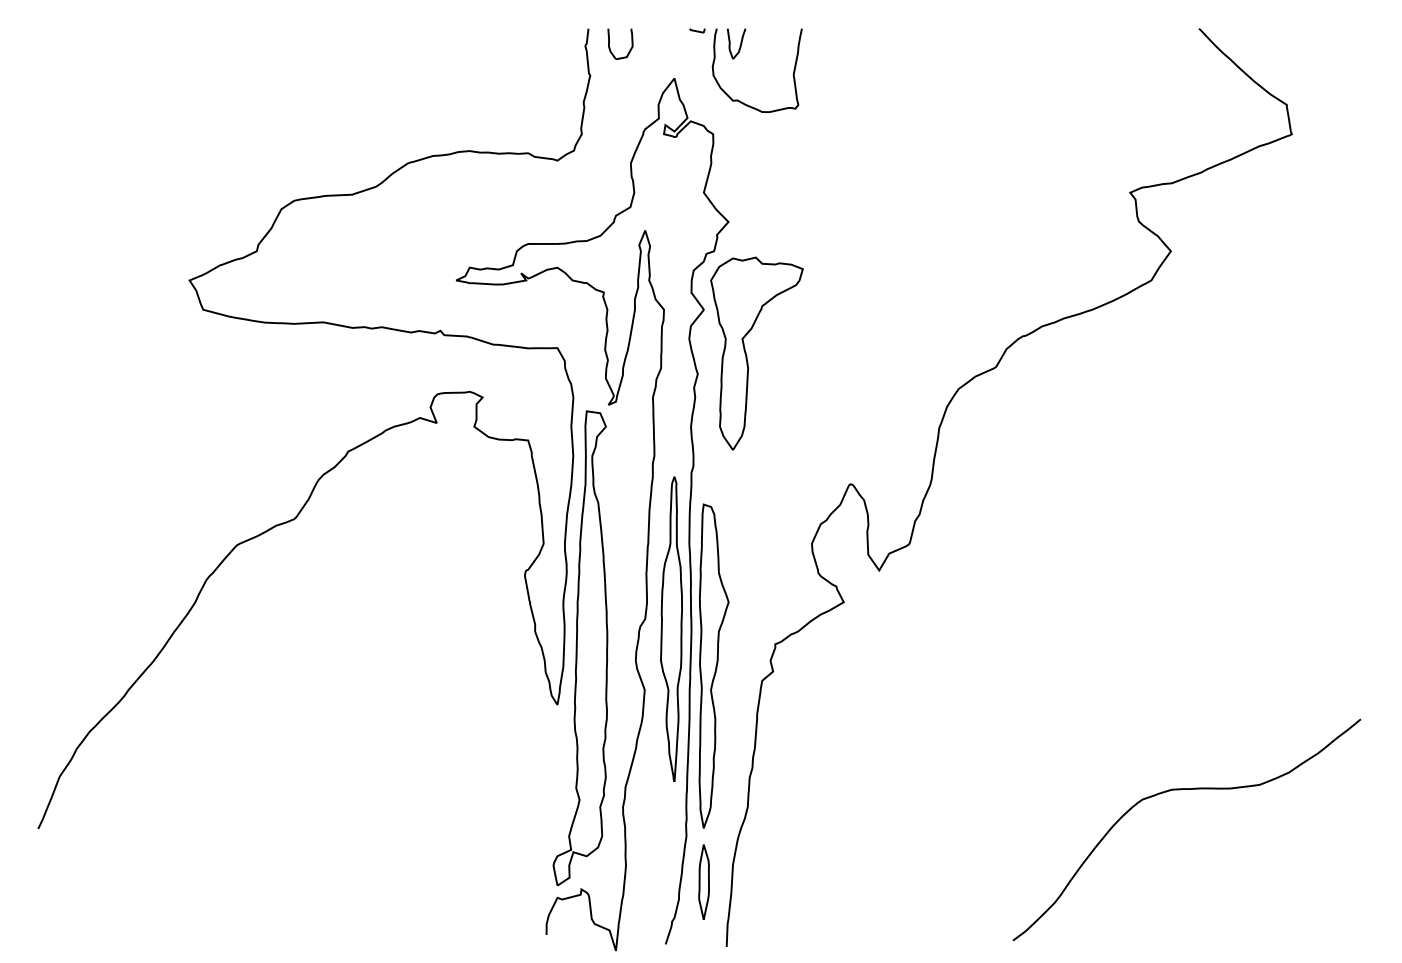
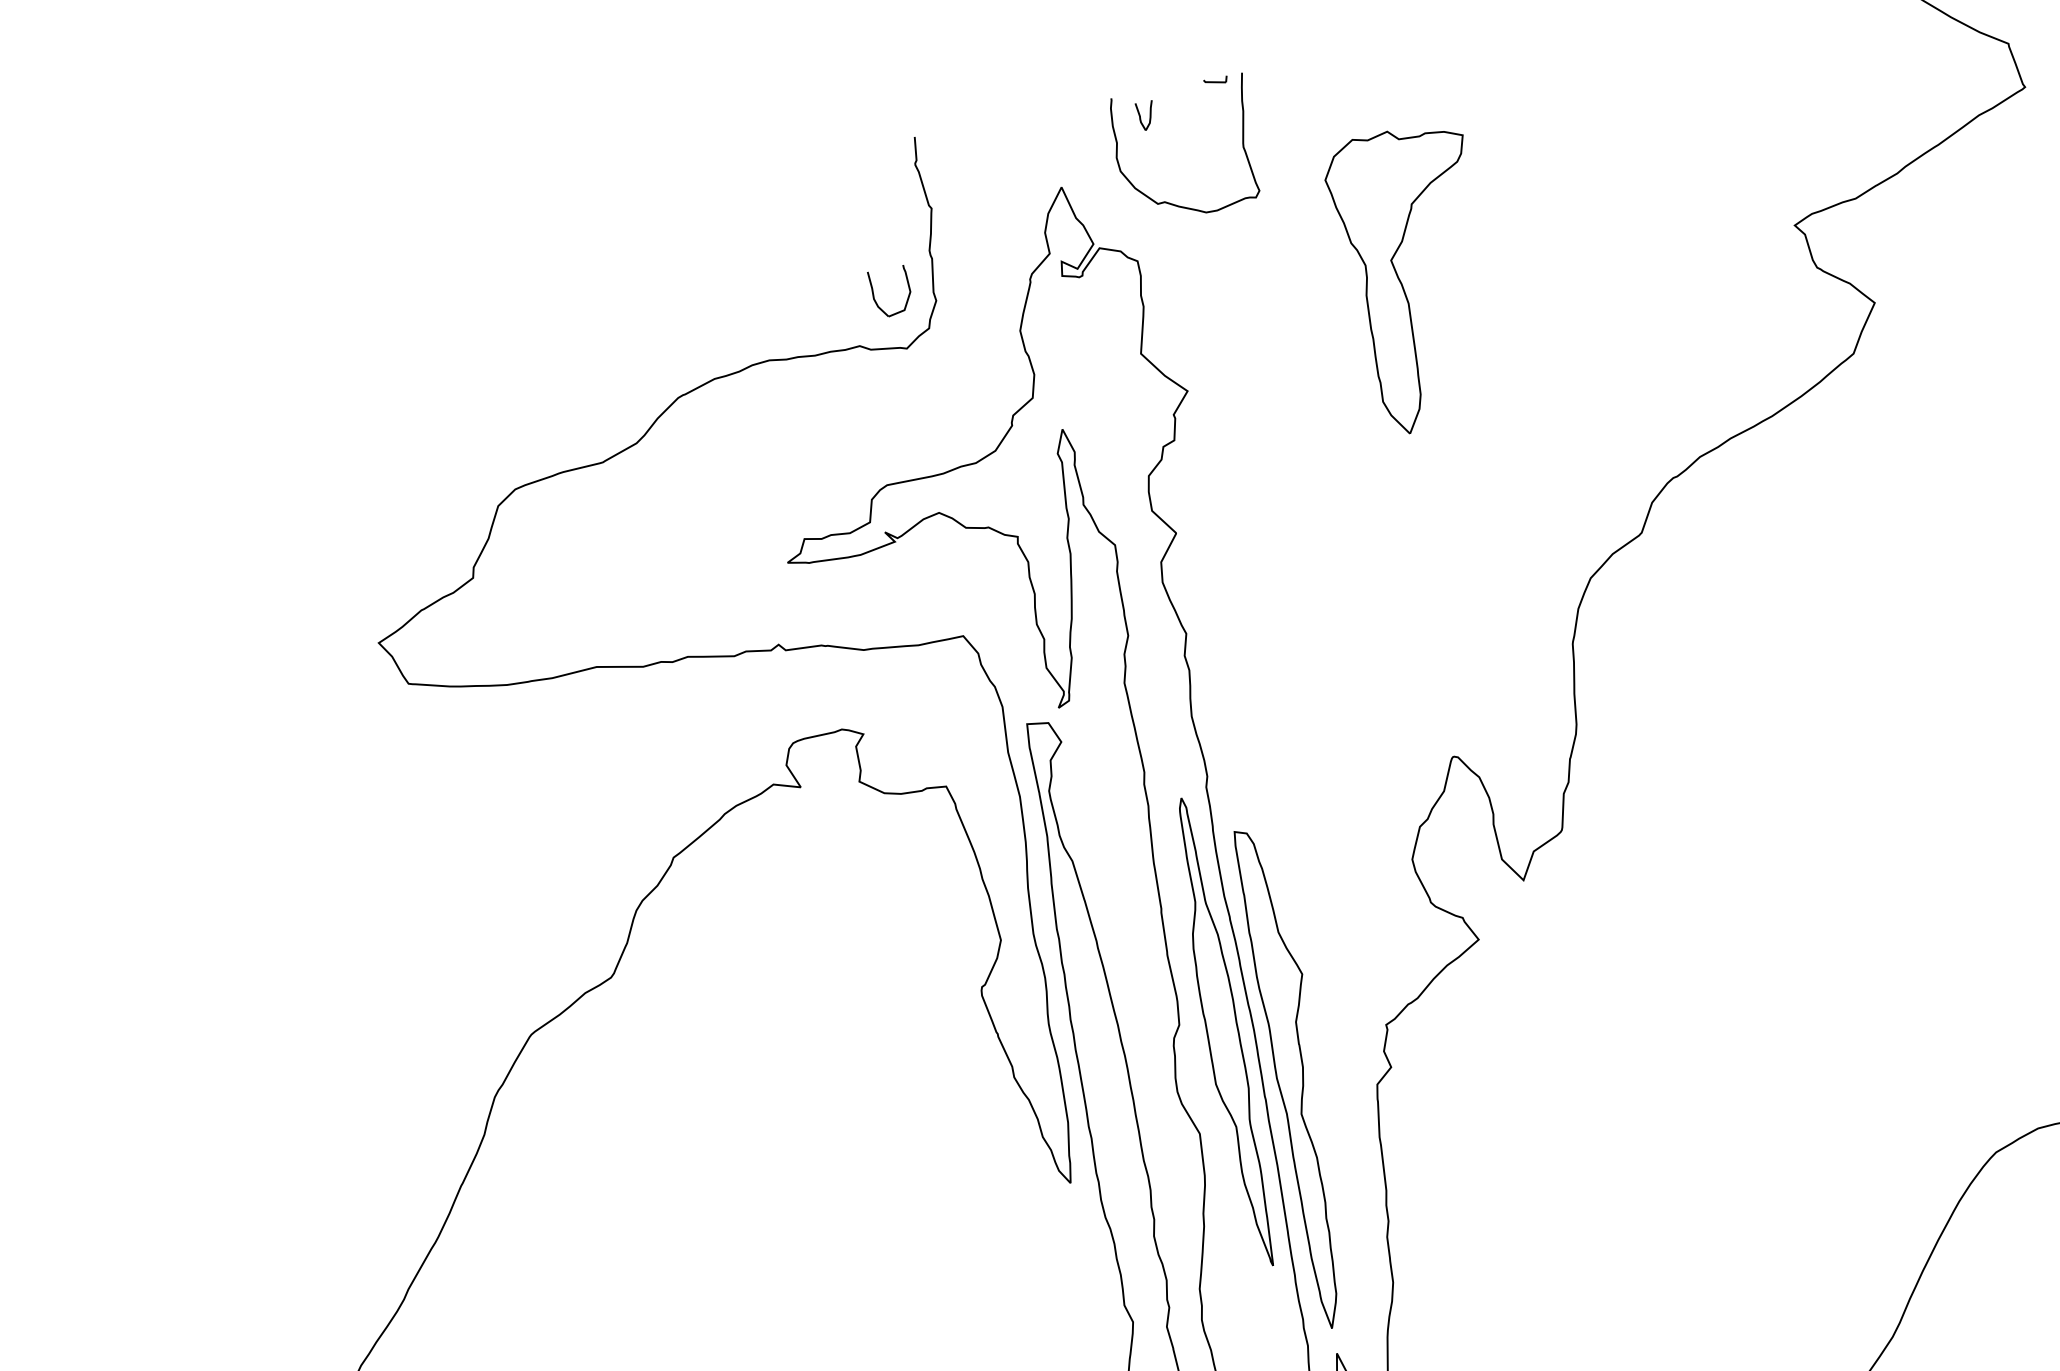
part: (697, 30) -> (1215, 80), moved
part: (736, 43) -> (1146, 115), size x0.6
part: (610, 47) -> (876, 300), moved
part: (747, 355) -> (1403, 284), moved

